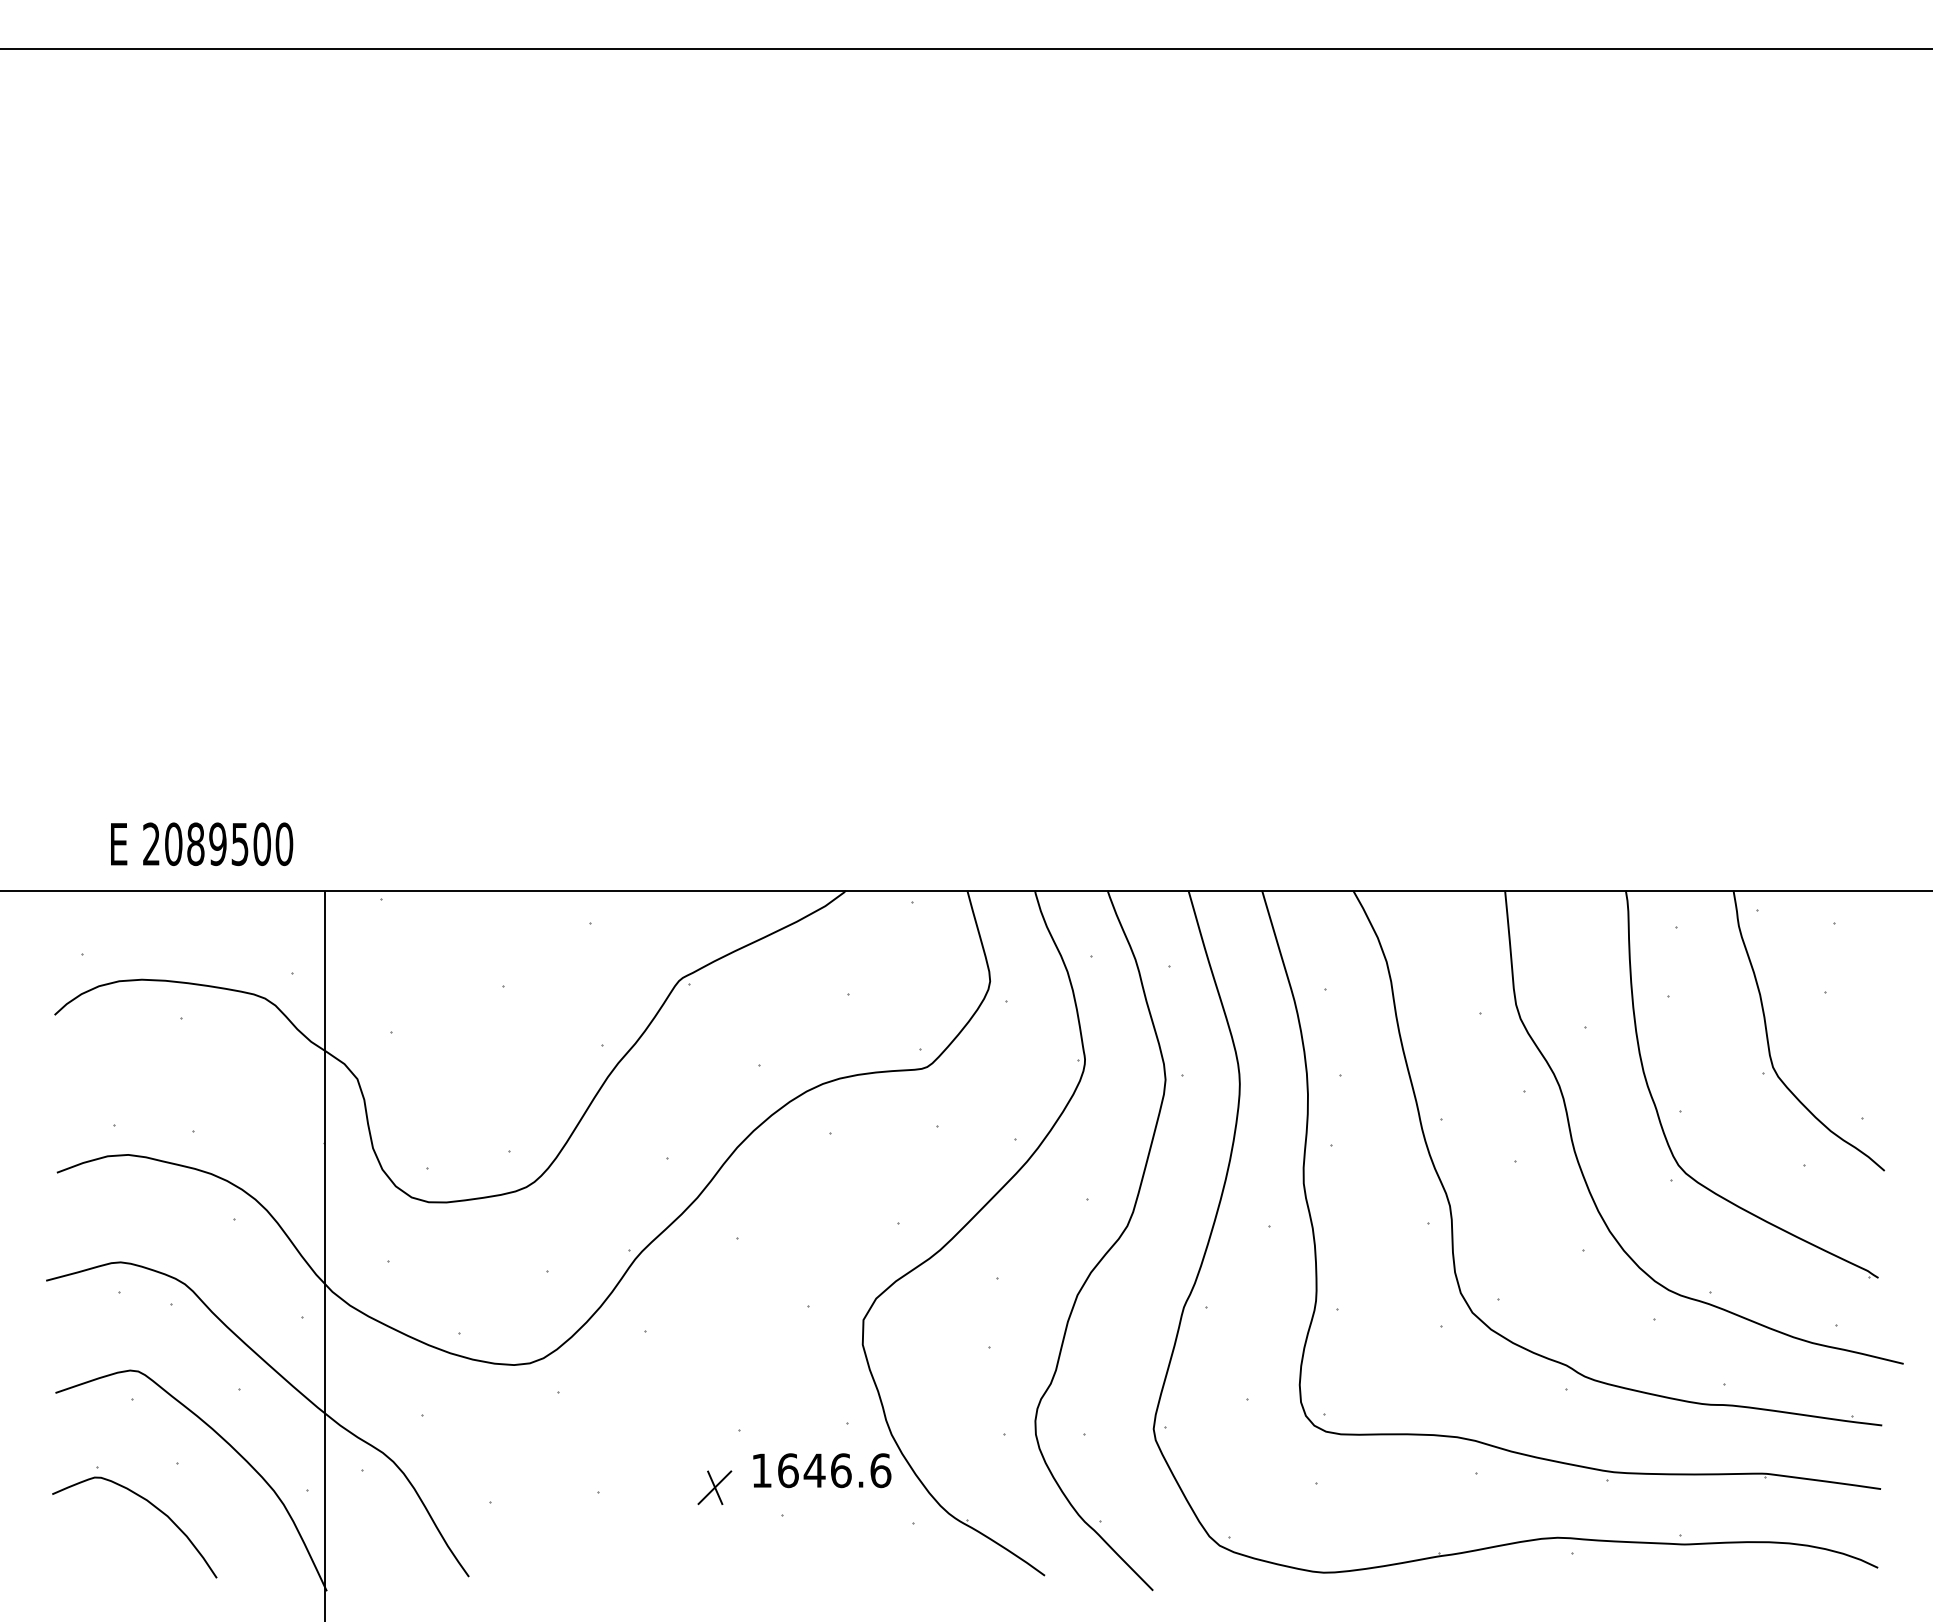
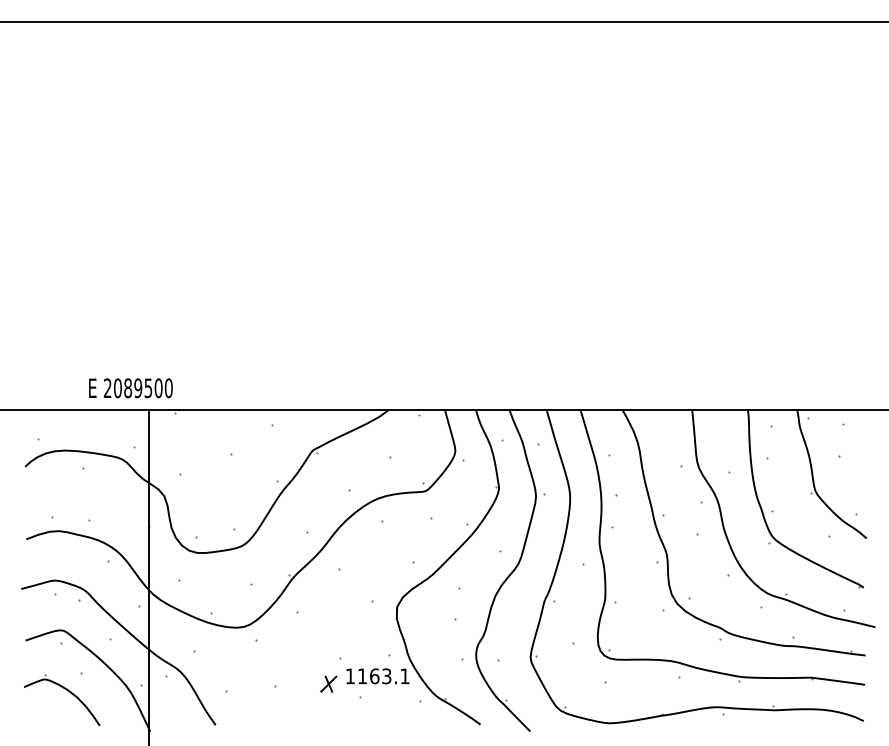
text: (201, 844) -> (130, 388), moved
text: (833, 1470) -> (383, 676), 1646.6 -> 1163.1

